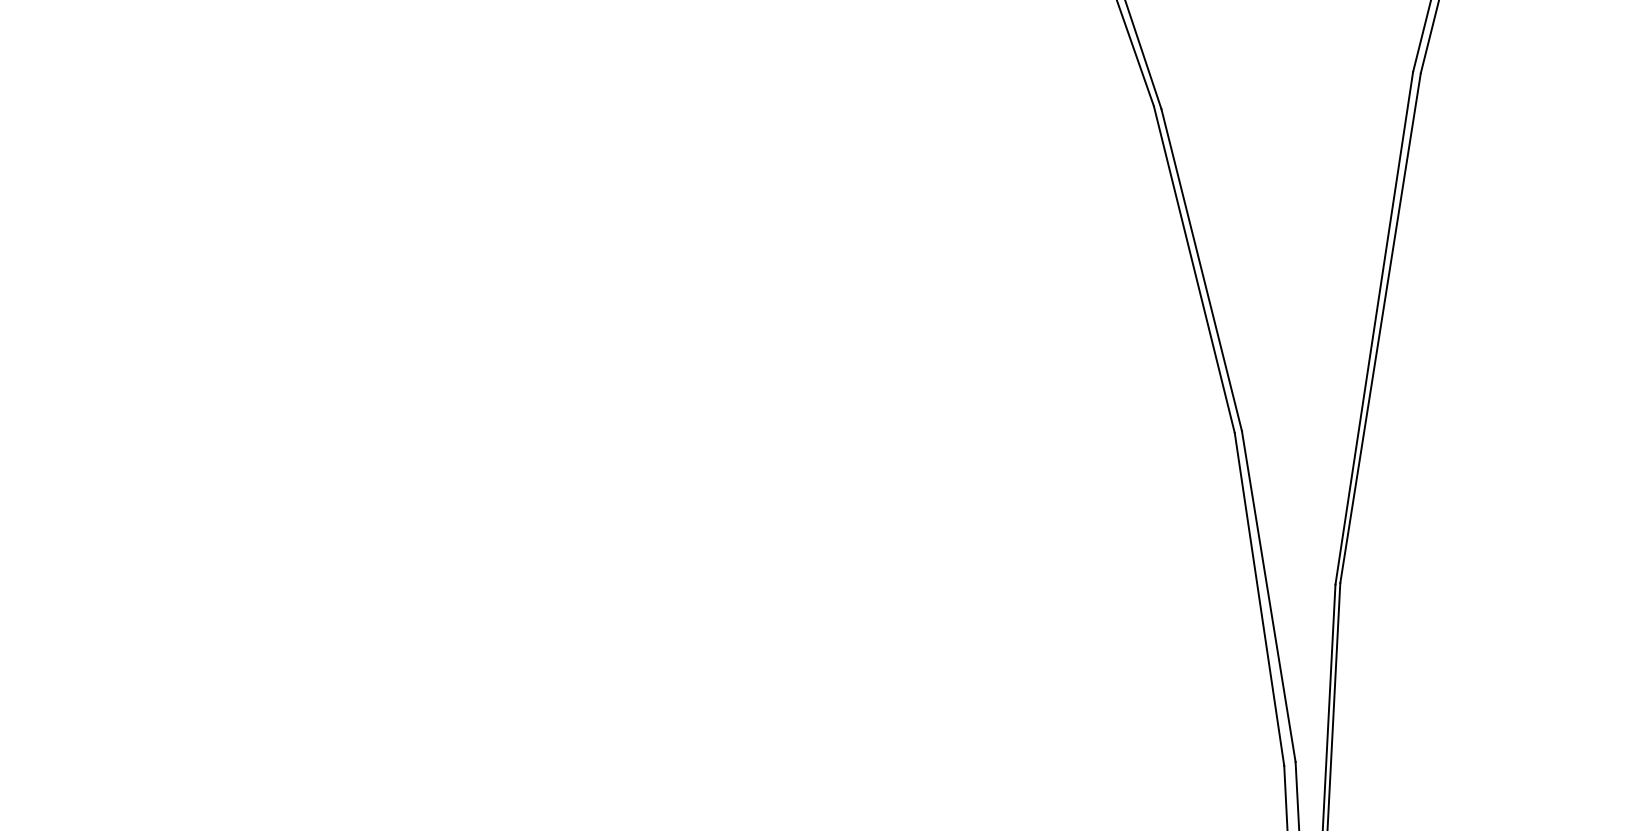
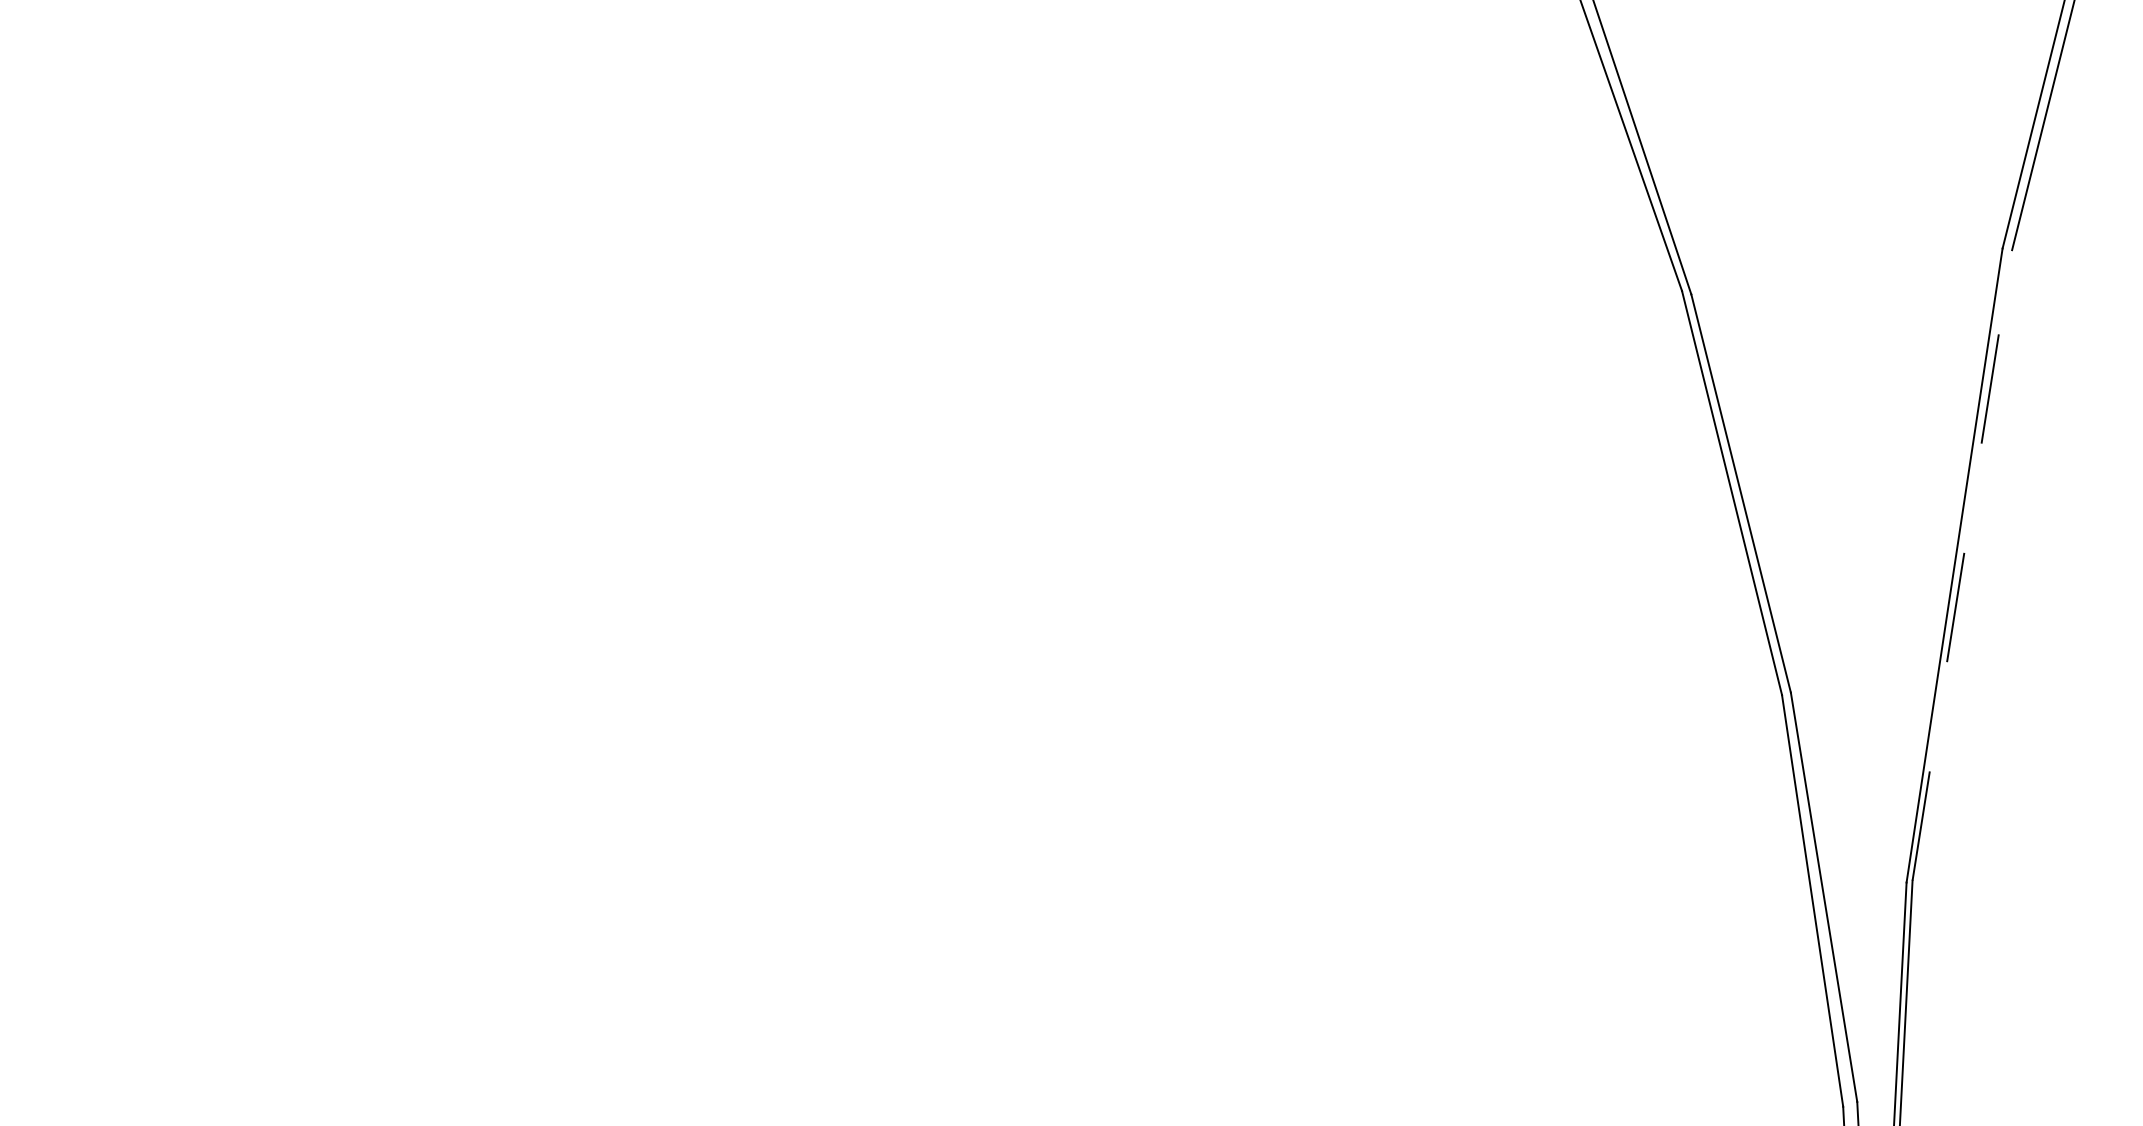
line: (1380, 327) -> (1962, 564), solid -> dashed

